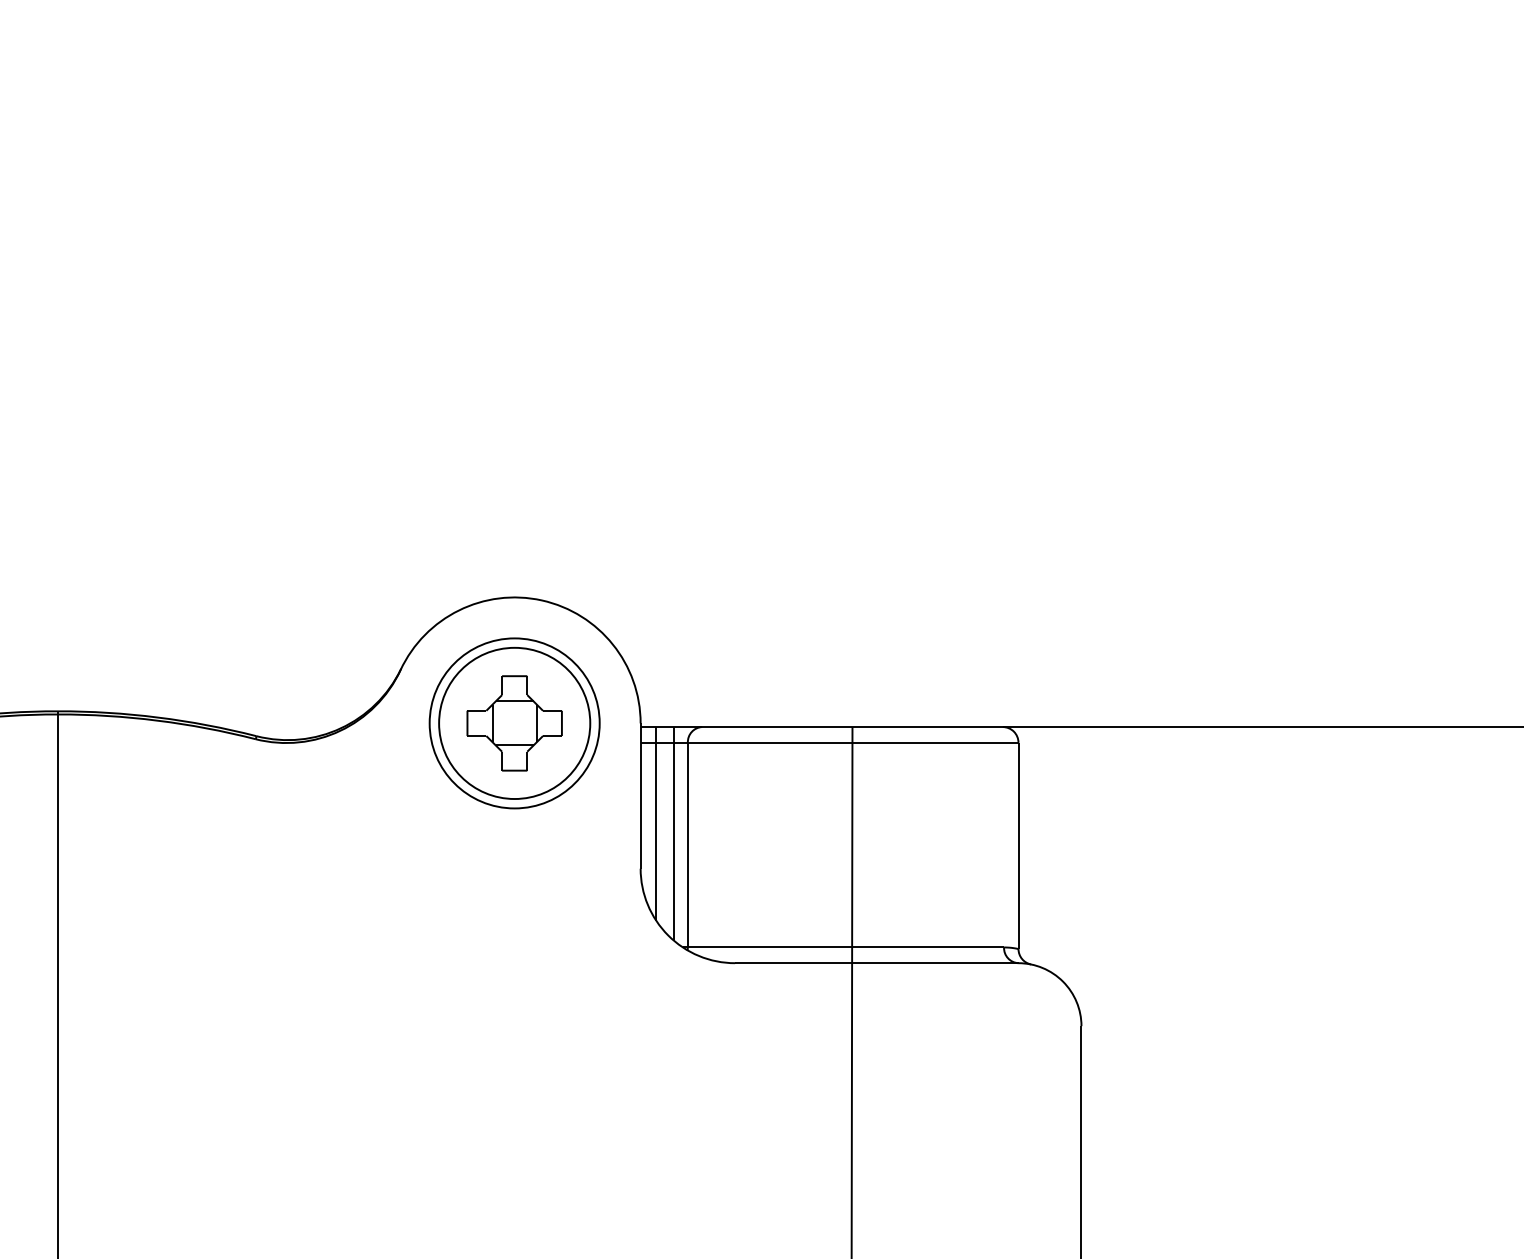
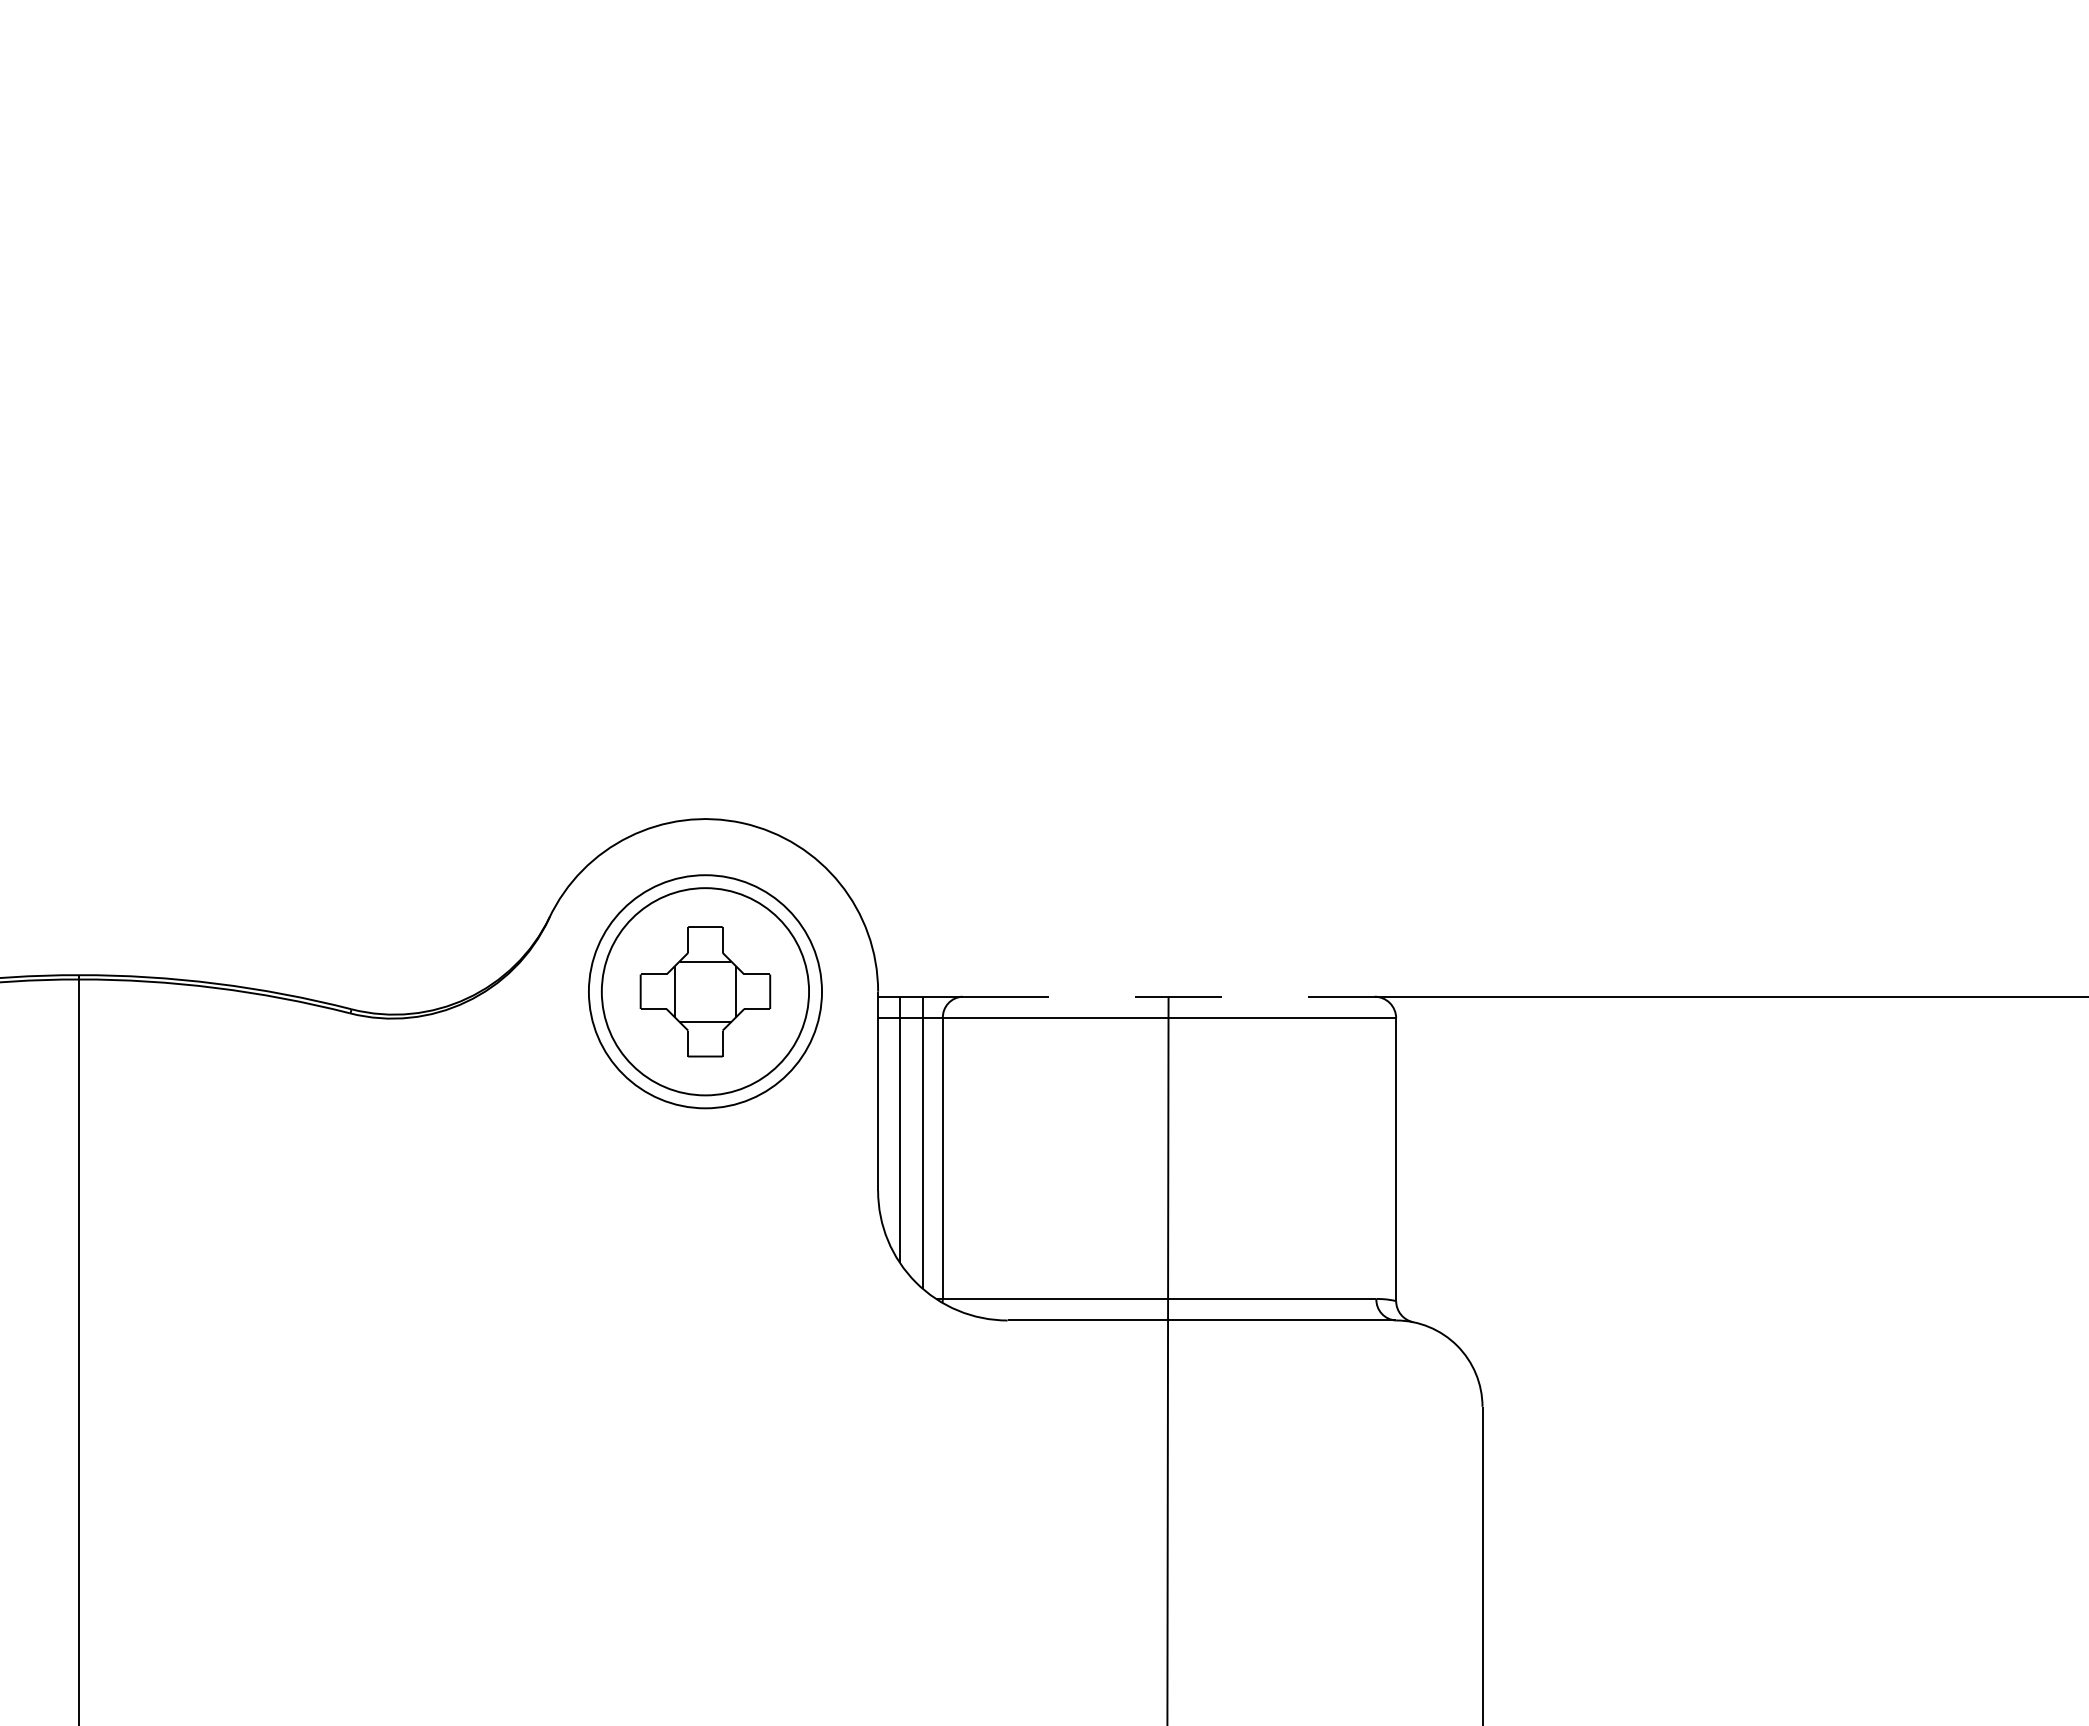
line: (853, 726) -> (1169, 996), solid -> dashed

